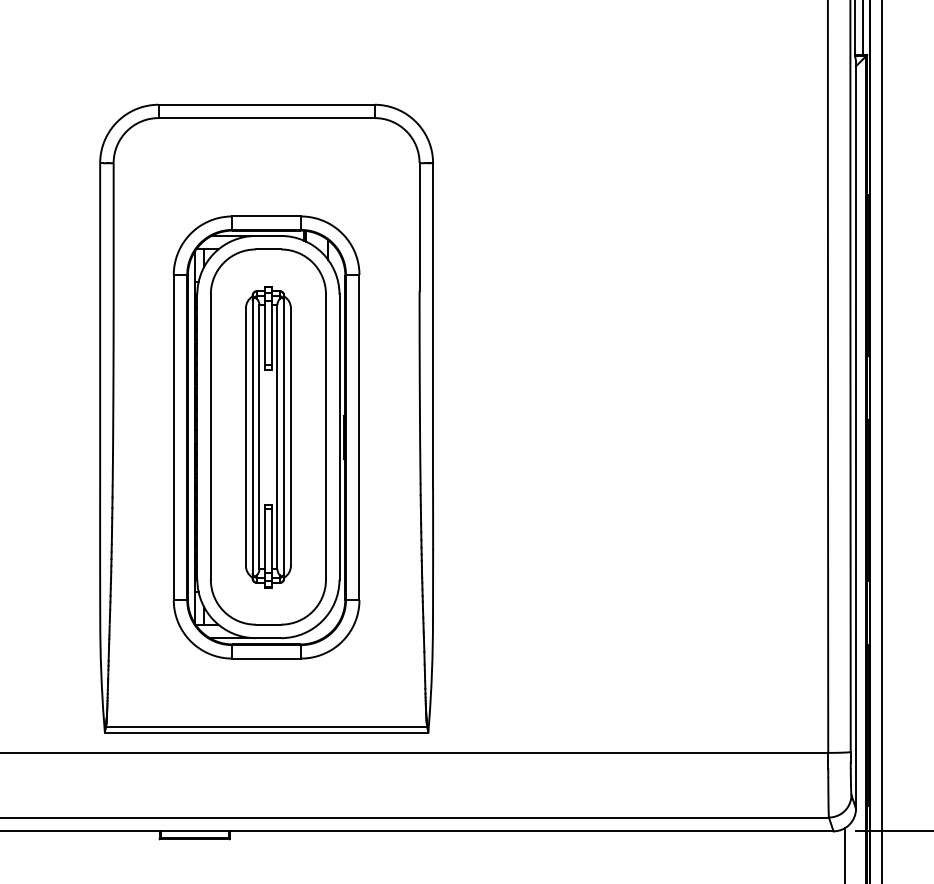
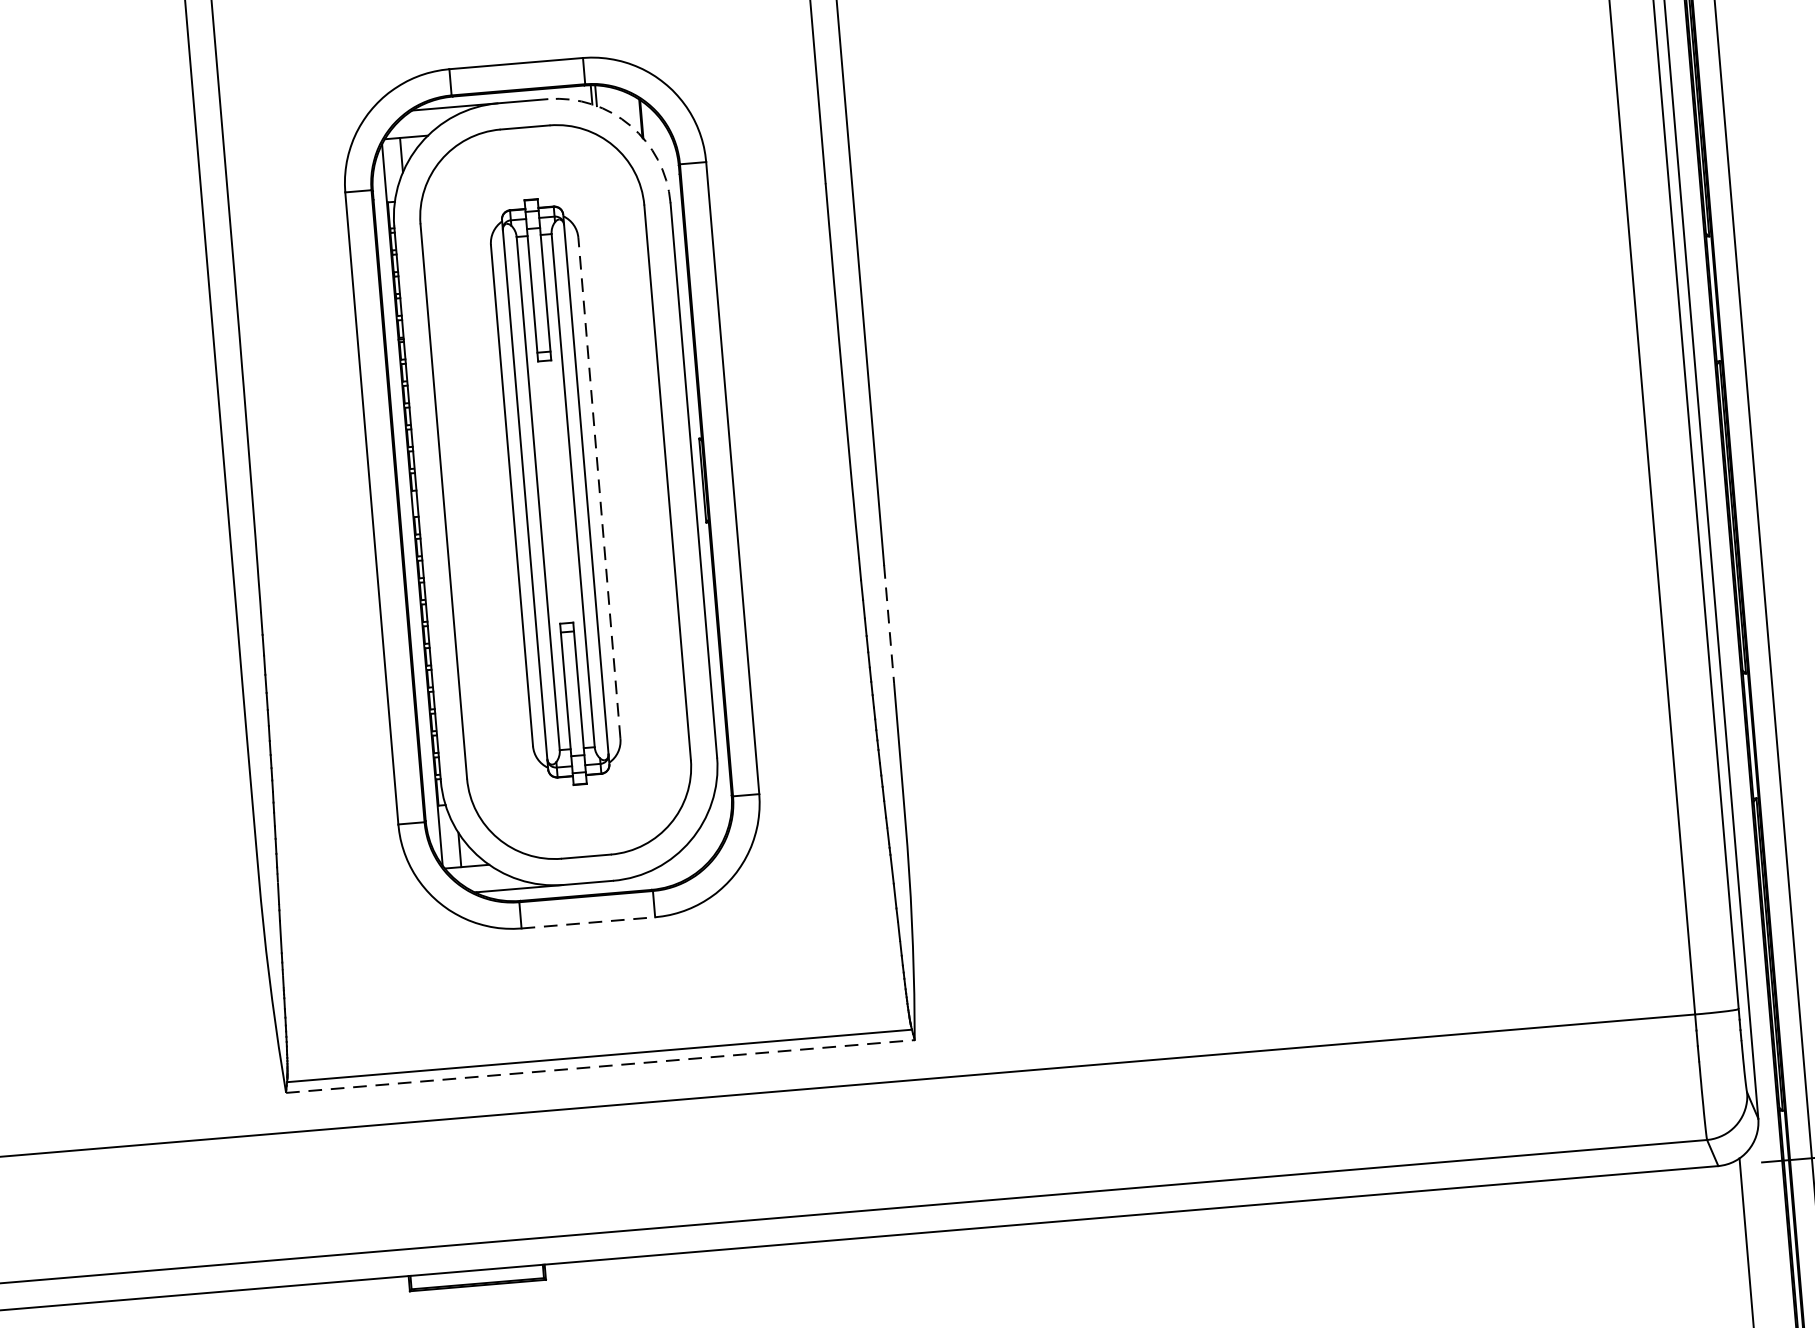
arc: (322, 253) -> (630, 126), solid -> dashed
line: (290, 437) -> (598, 489), solid -> dashed
line: (433, 519) -> (889, 625), solid -> dashed
line: (267, 658) -> (590, 922), solid -> dashed
line: (266, 732) -> (600, 1066), solid -> dashed

